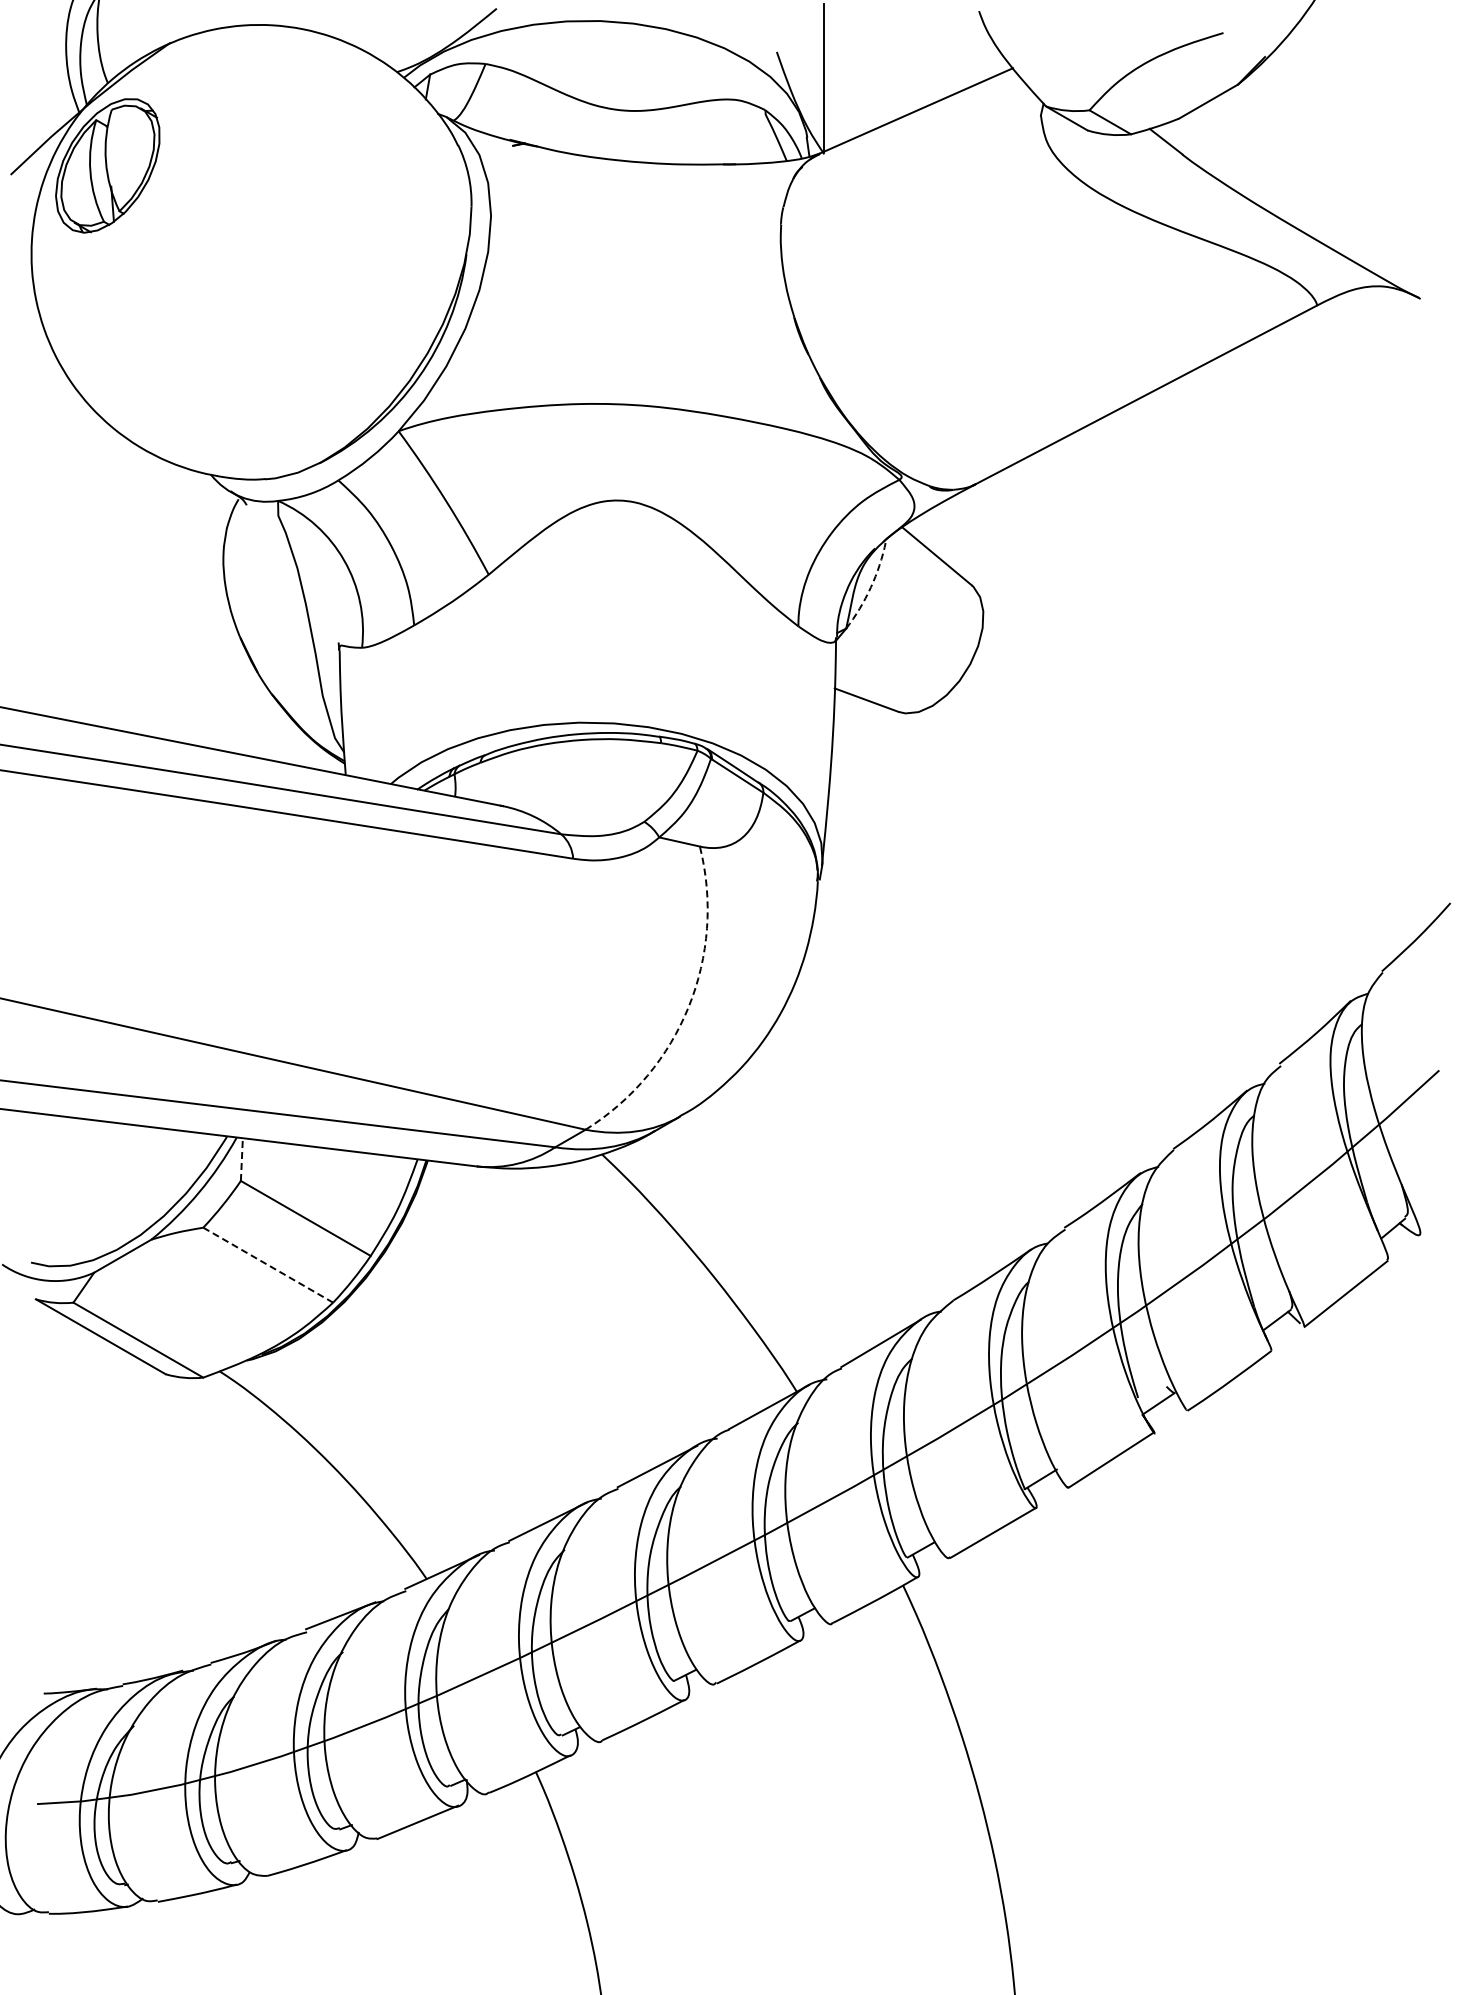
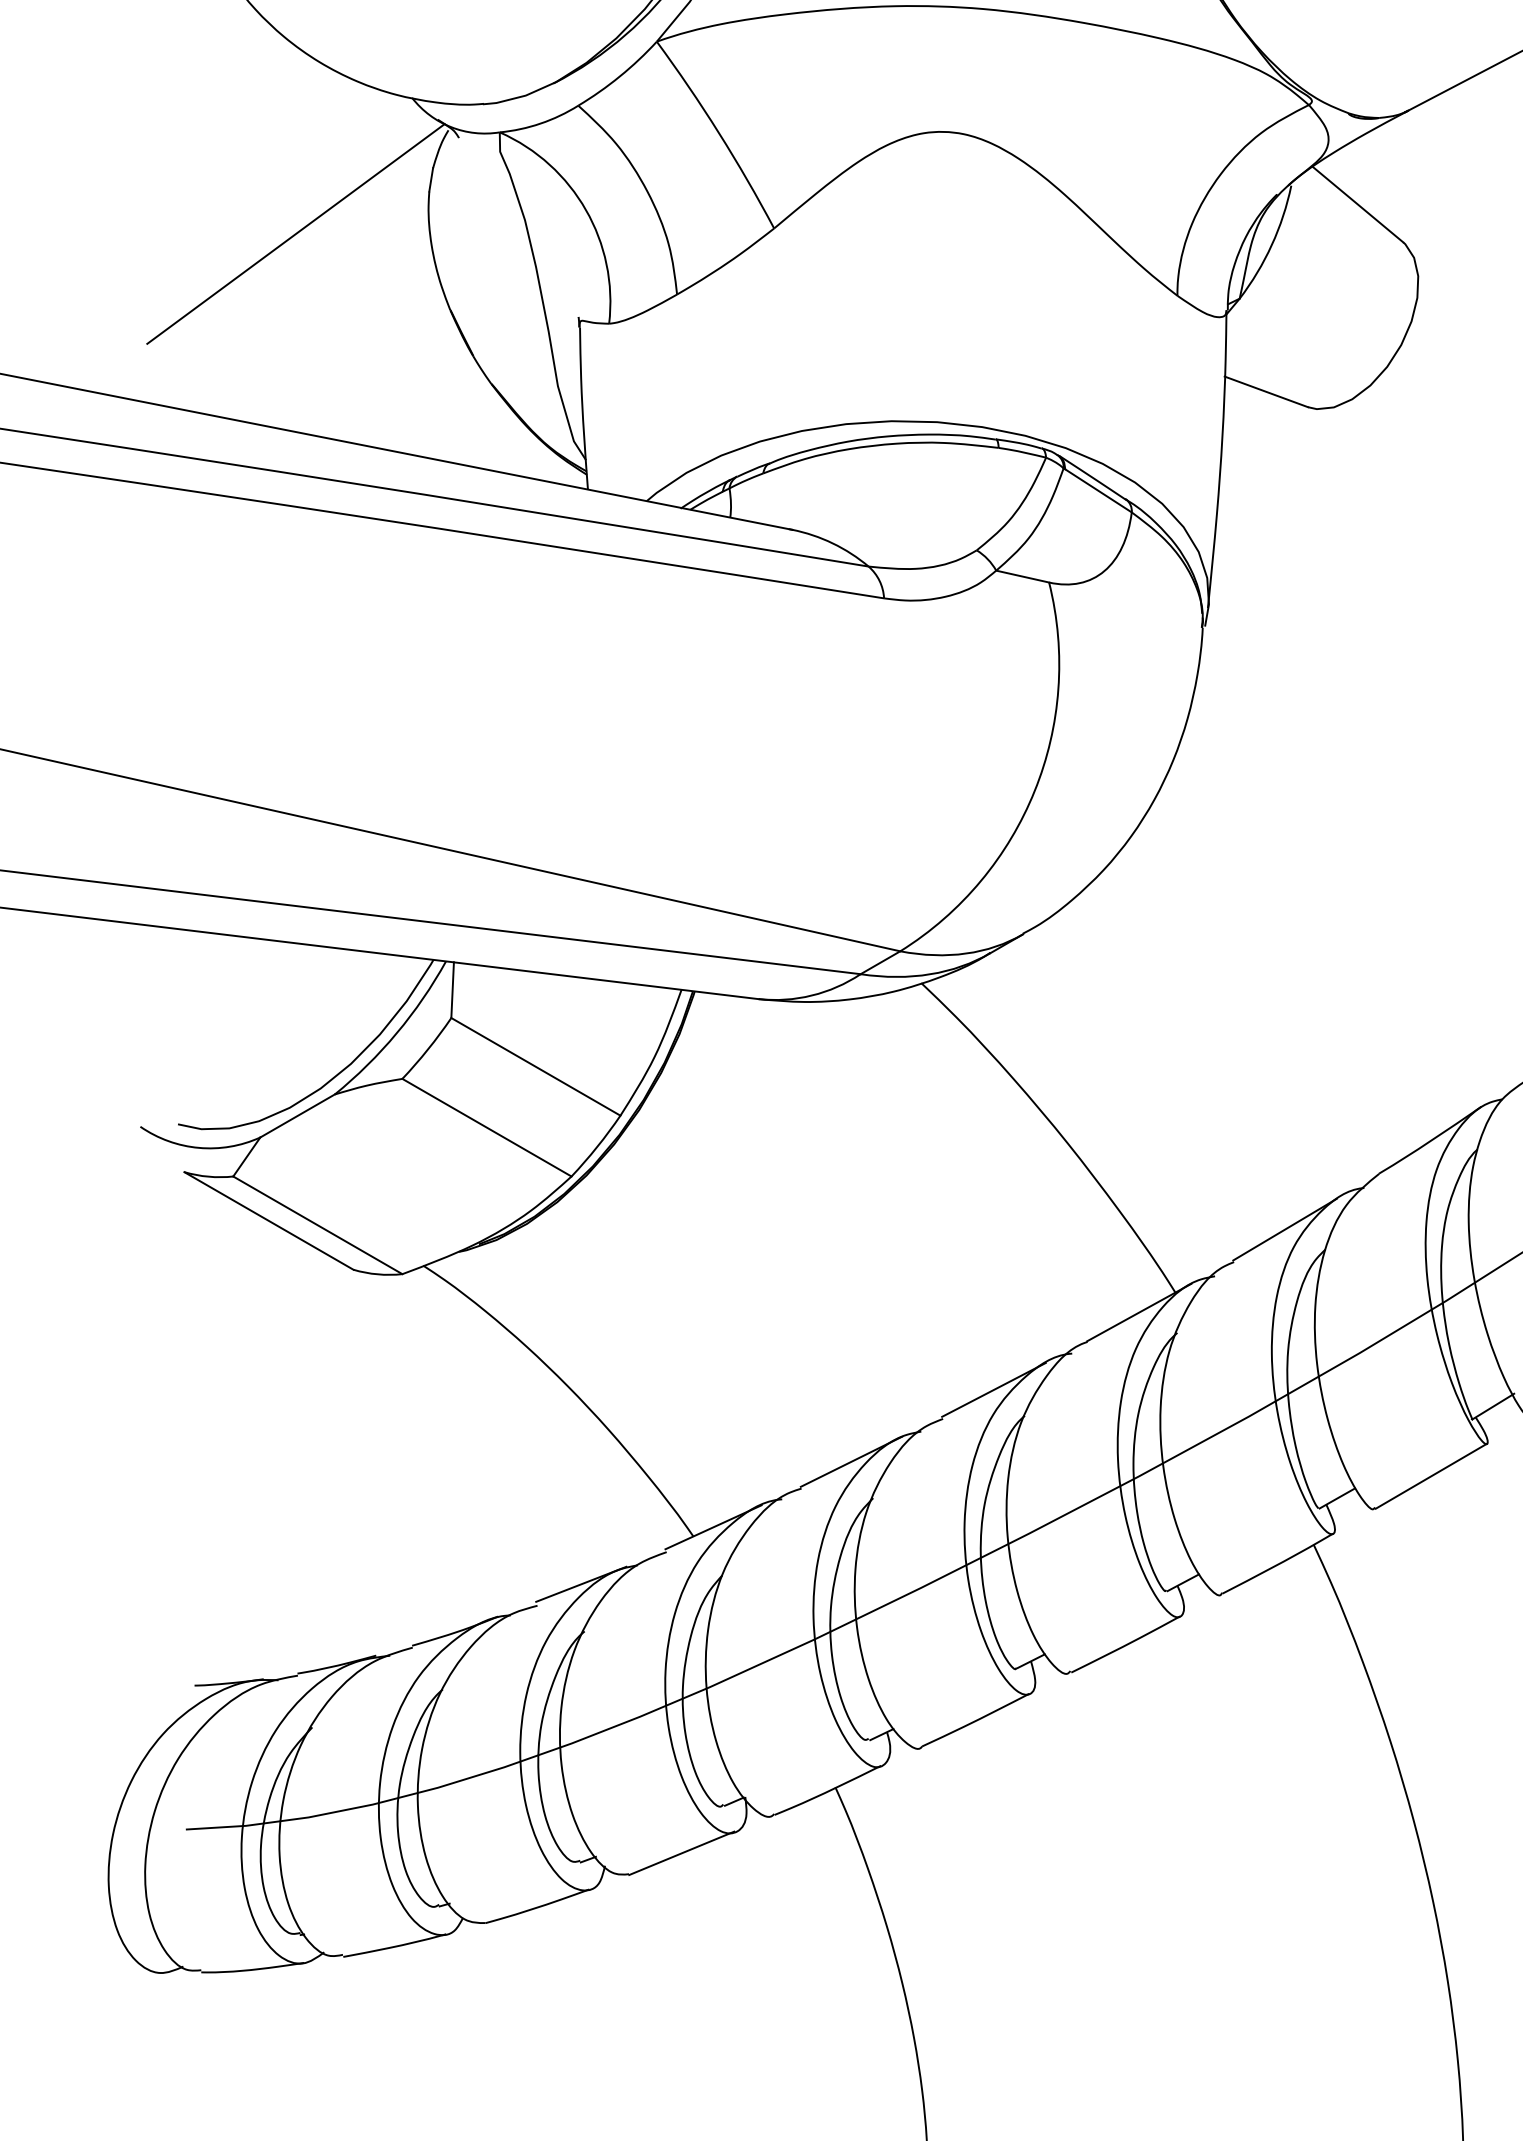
line: (121, 578) -> (295, 233), added
arc: (870, 587) -> (1271, 245), dashed -> solid
arc: (688, 1006) -> (1034, 790), dashed -> solid
line: (241, 1159) -> (452, 990), dashed -> solid
line: (268, 1265) -> (487, 1128), dashed -> solid

